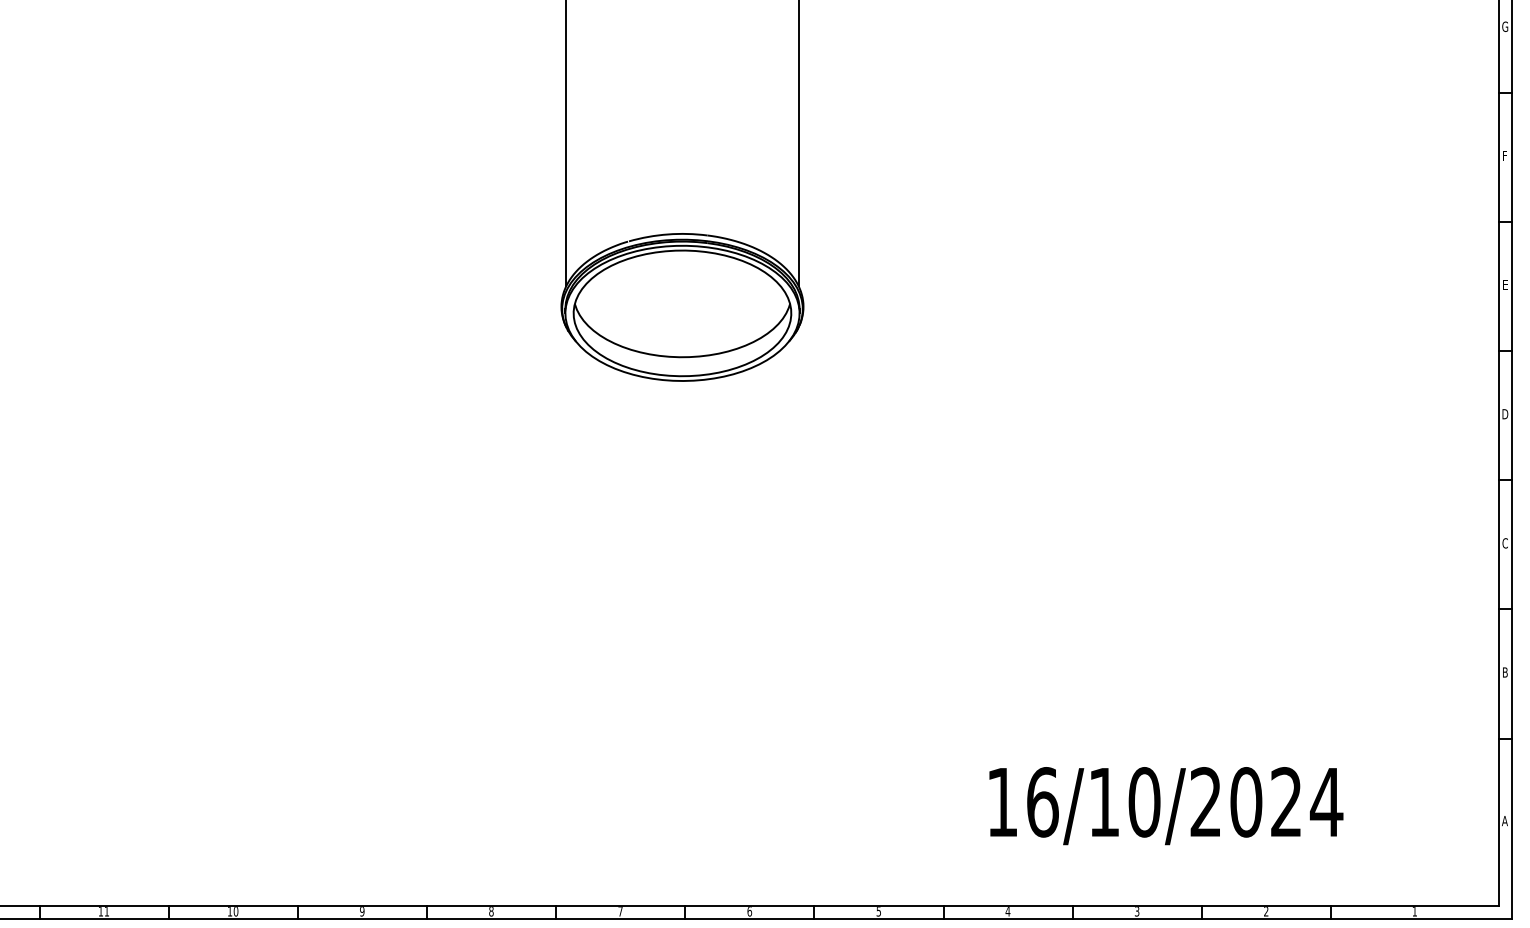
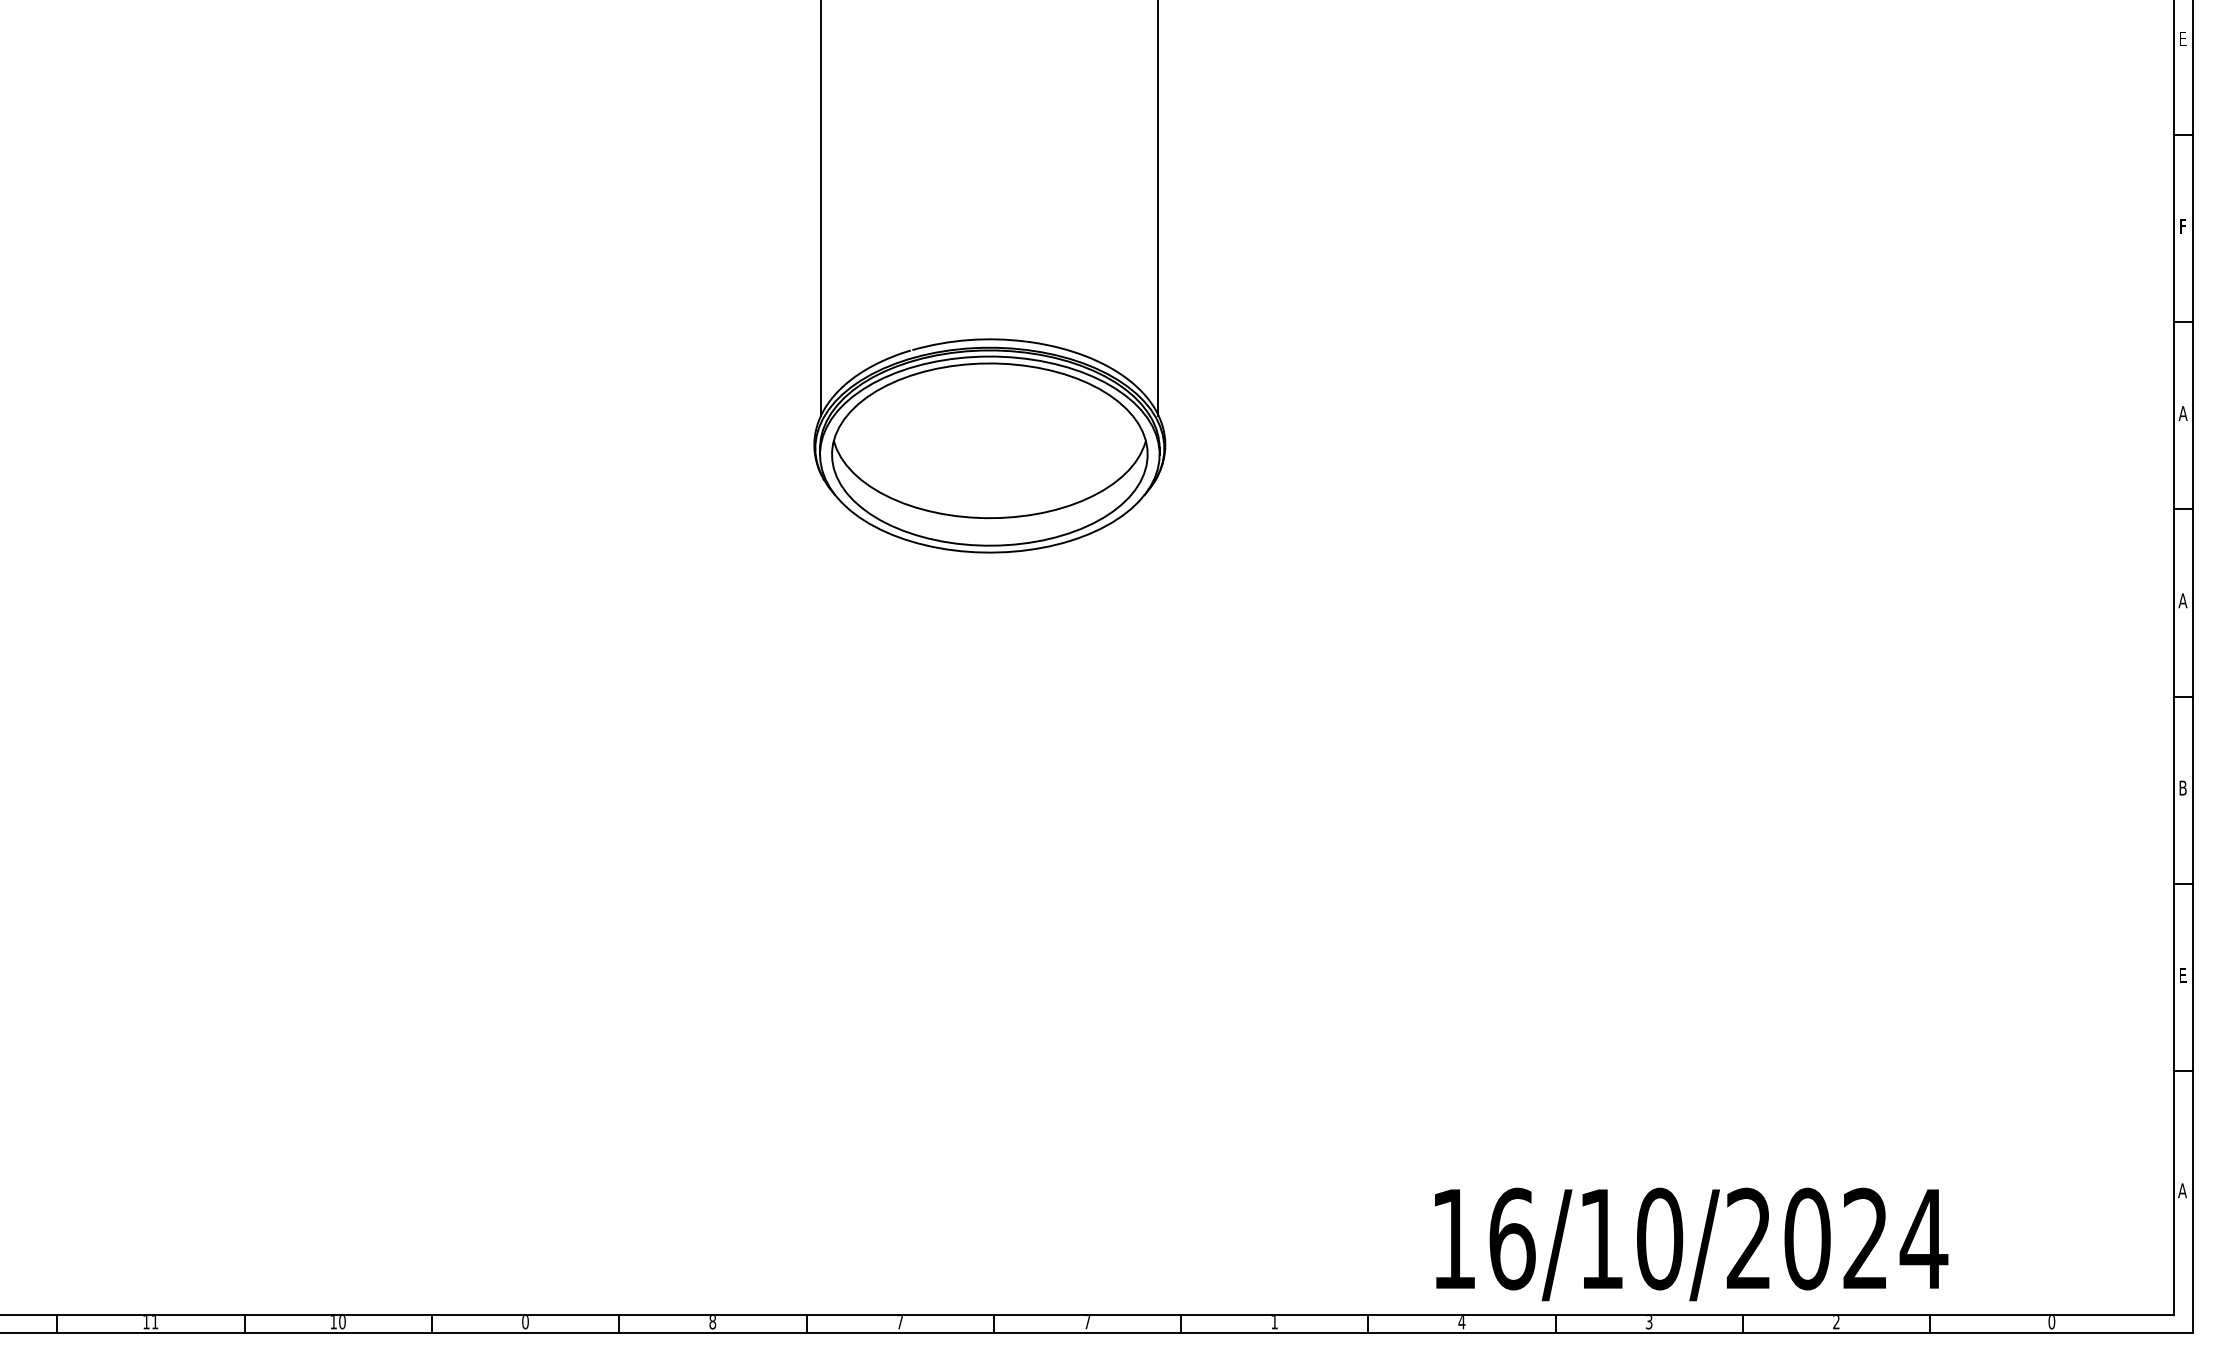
text: (1505, 26) -> (2183, 38), G -> E
text: (1505, 285) -> (2183, 414), E -> A
text: (1505, 414) -> (2183, 601), D -> A
text: (1504, 543) -> (2181, 788), C -> B
text: (1505, 672) -> (2183, 975), B -> E
text: (1166, 806) -> (1691, 1245), moved
text: (362, 911) -> (525, 1321), 9 -> 0
text: (749, 911) -> (1087, 1321), 6 -> 7
text: (878, 911) -> (1274, 1321), 5 -> 1
text: (1414, 911) -> (2051, 1321), 1 -> 0

